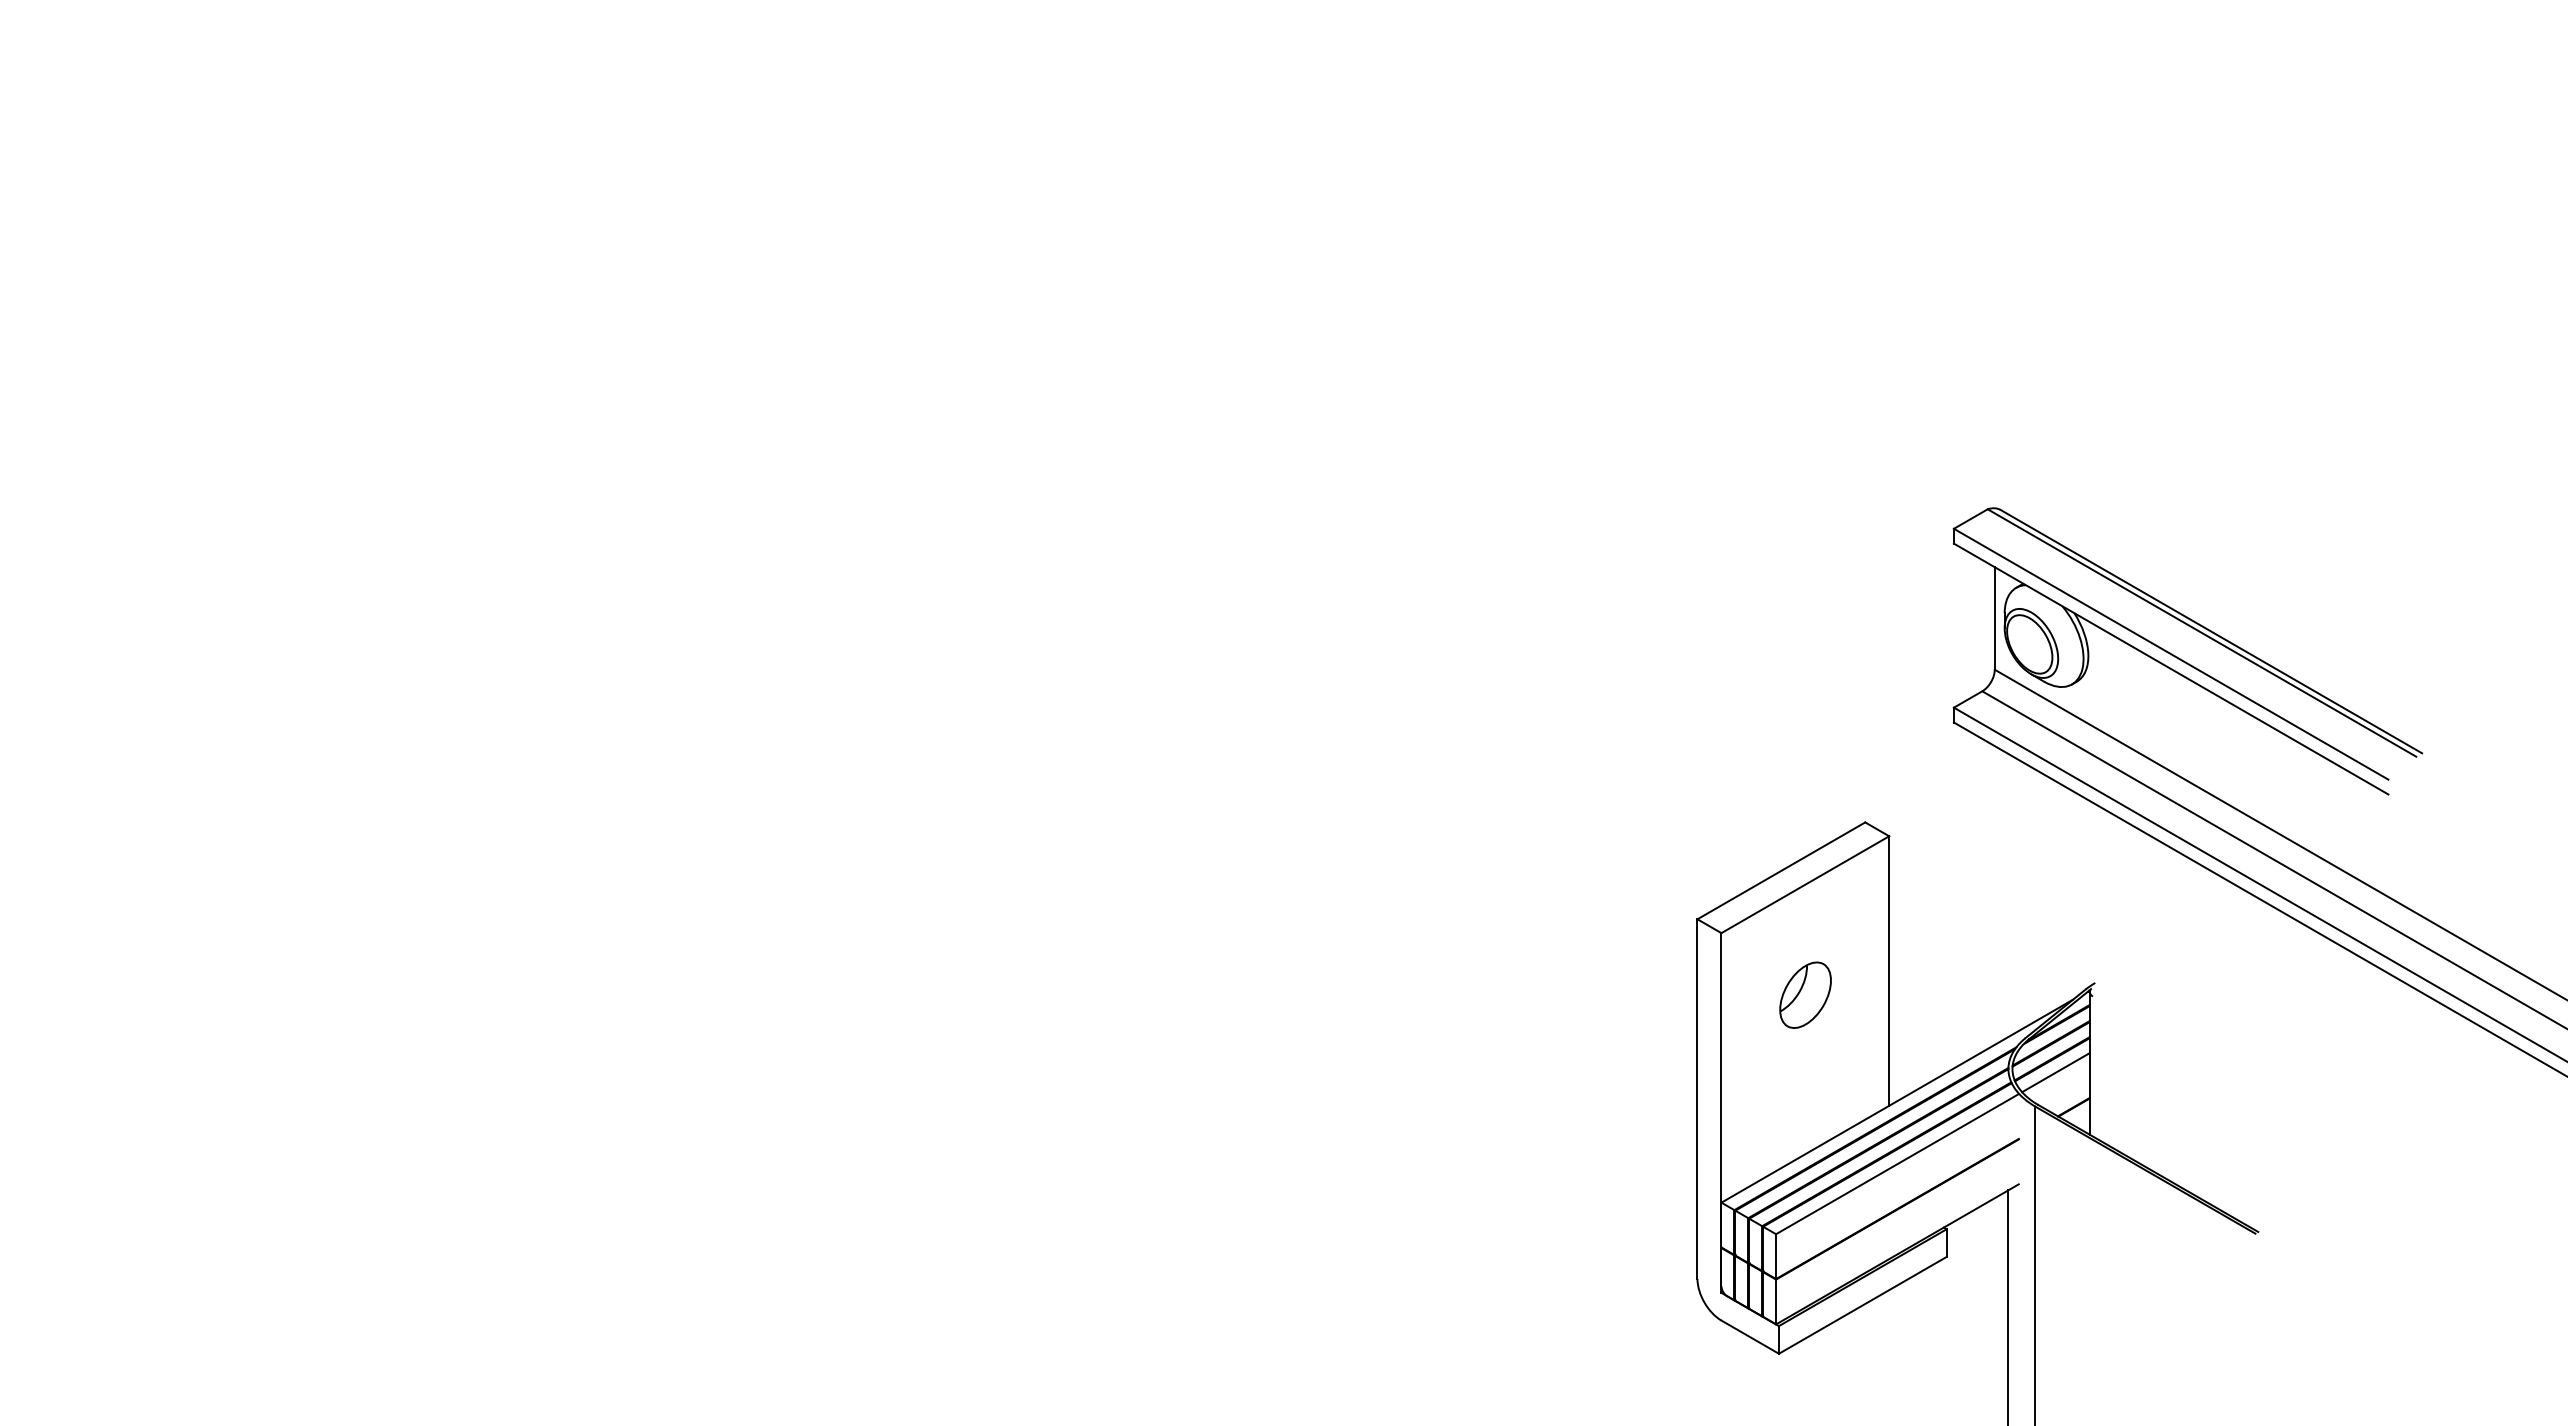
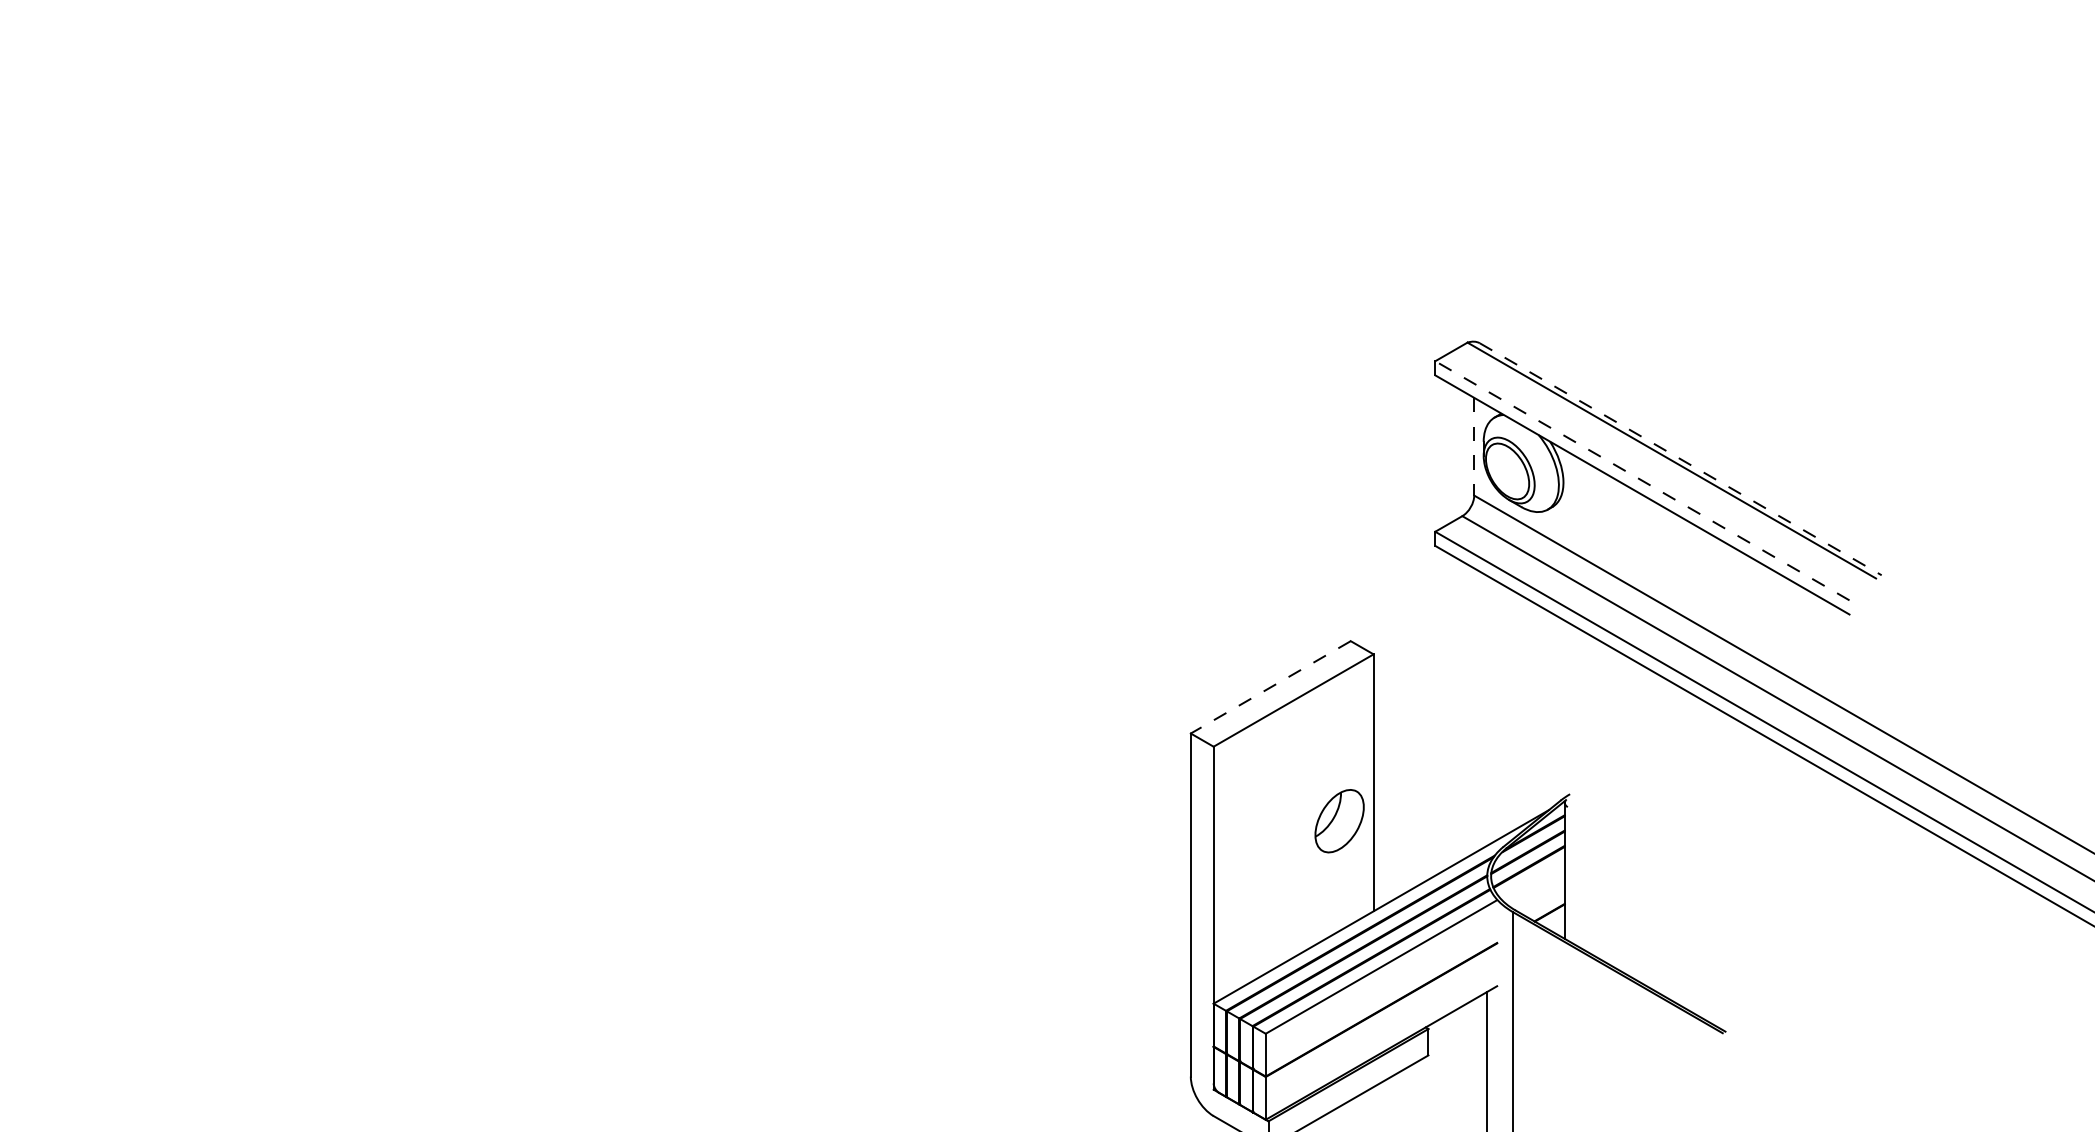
line: (1994, 618) -> (1473, 446), solid -> dashed
line: (2211, 631) -> (1680, 459), solid -> dashed
line: (2171, 654) -> (1642, 481), solid -> dashed
line: (1781, 870) -> (1270, 687), solid -> dashed
part: (1805, 994) -> (1339, 820), moved
line: (2055, 1072) -> (1532, 879), removed

